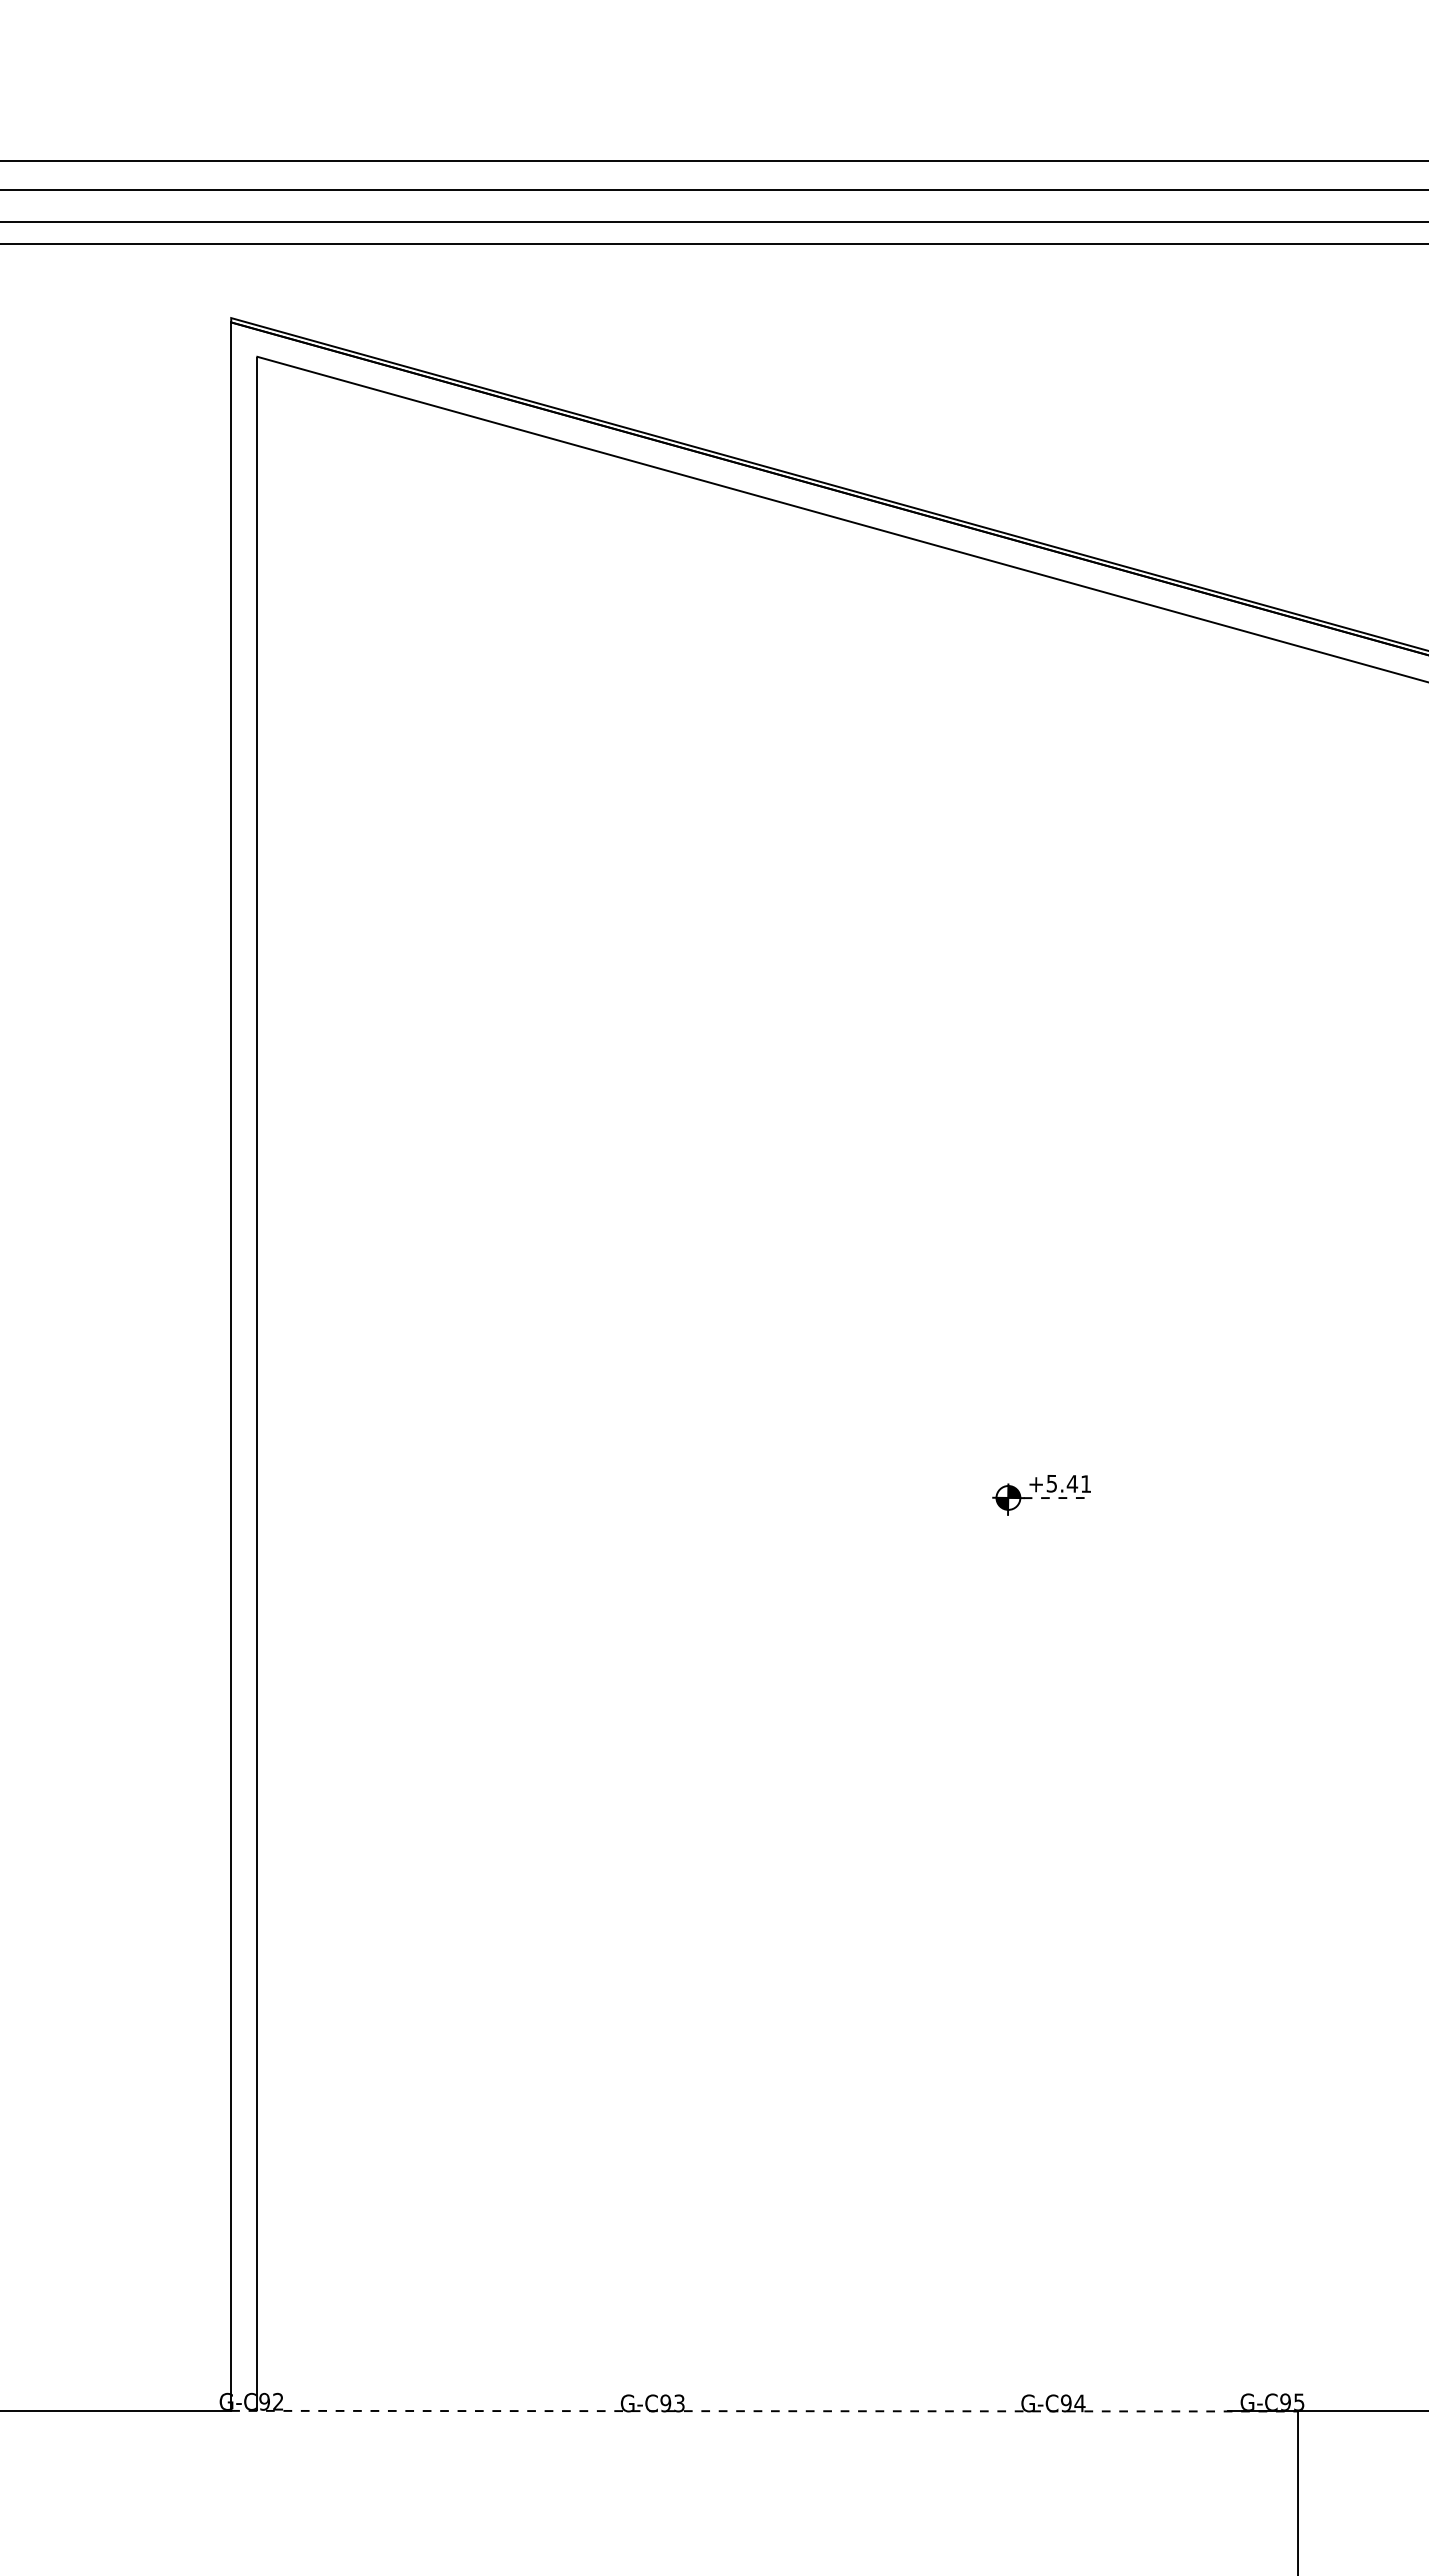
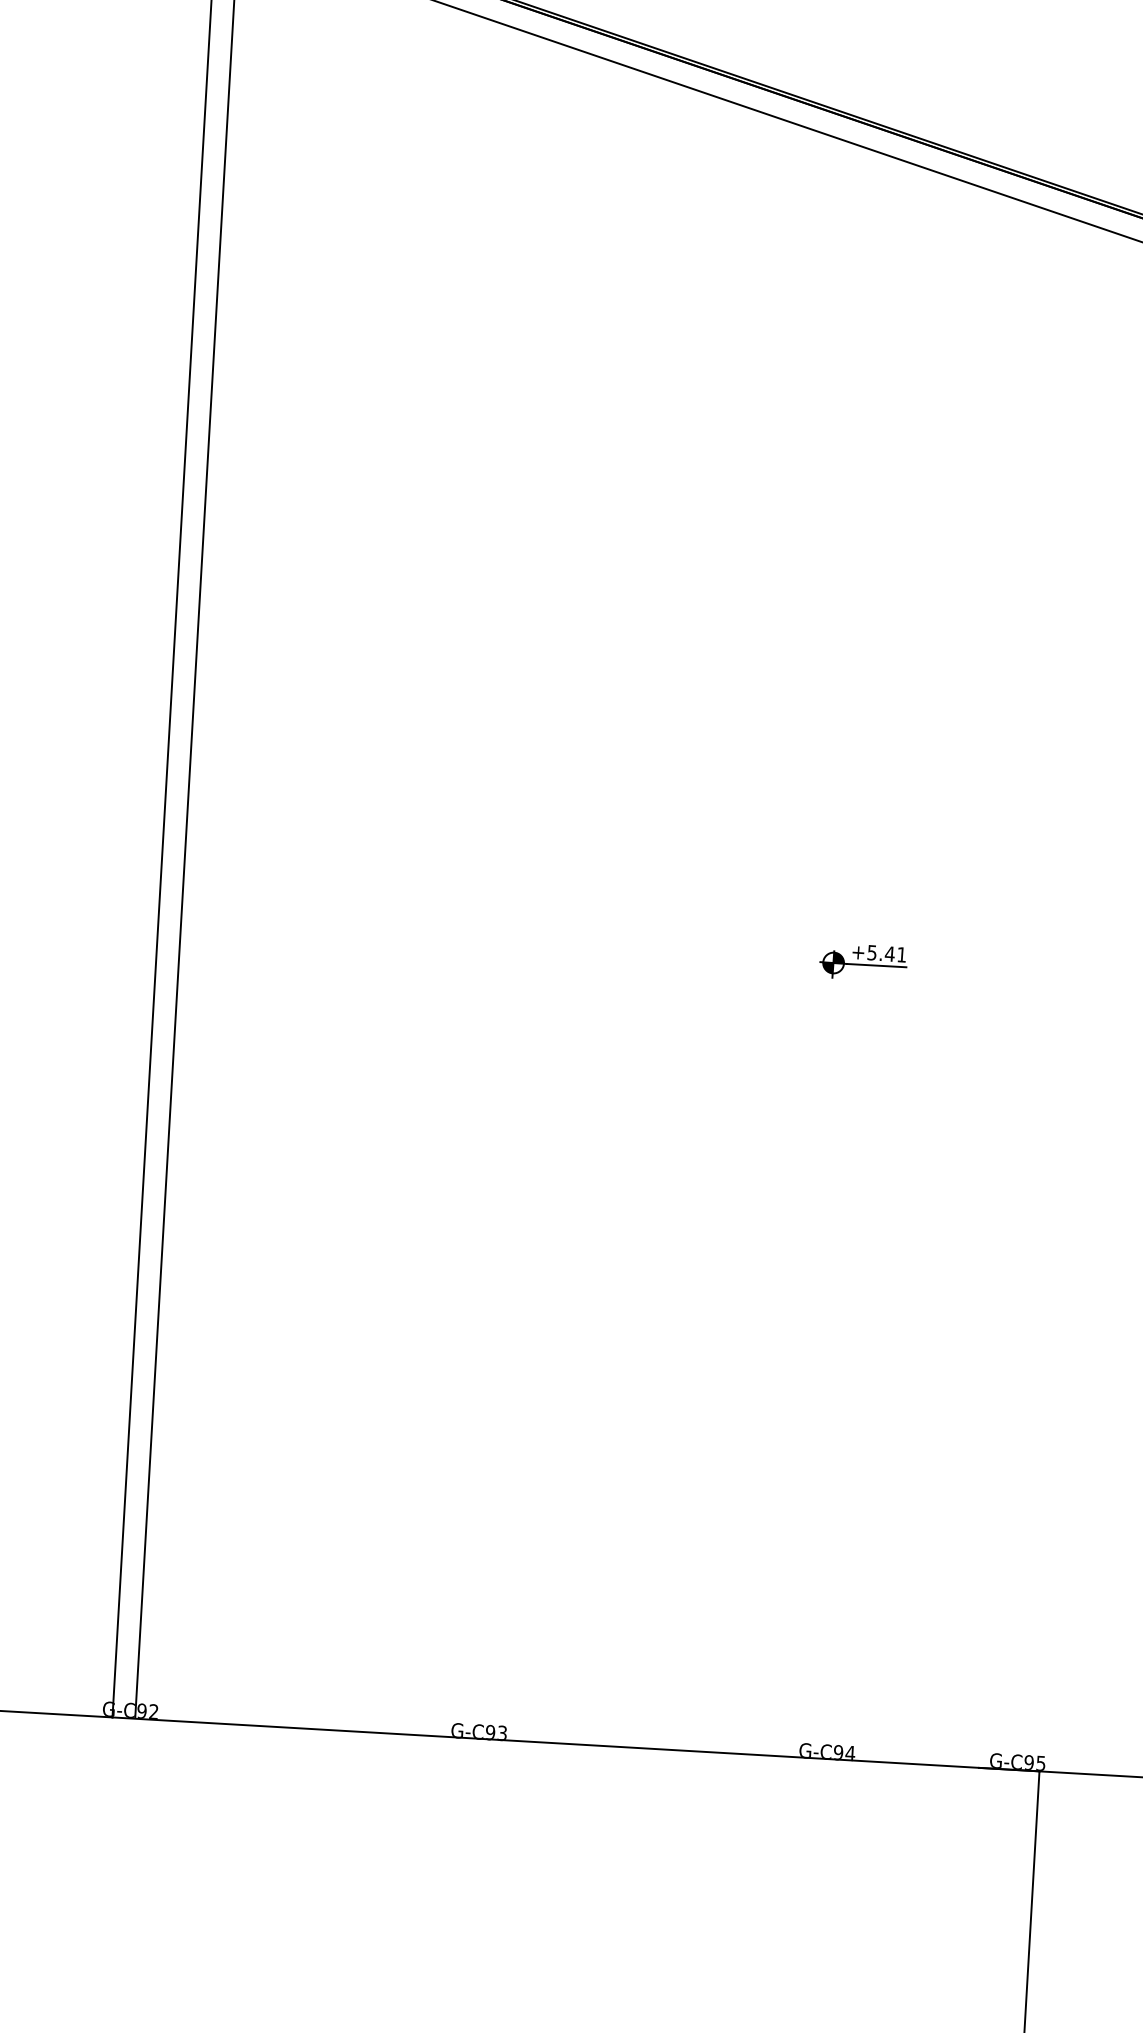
line: (1058, 1498) -> (877, 966), dashed -> solid
line: (765, 2411) -> (576, 1744), dashed -> solid

